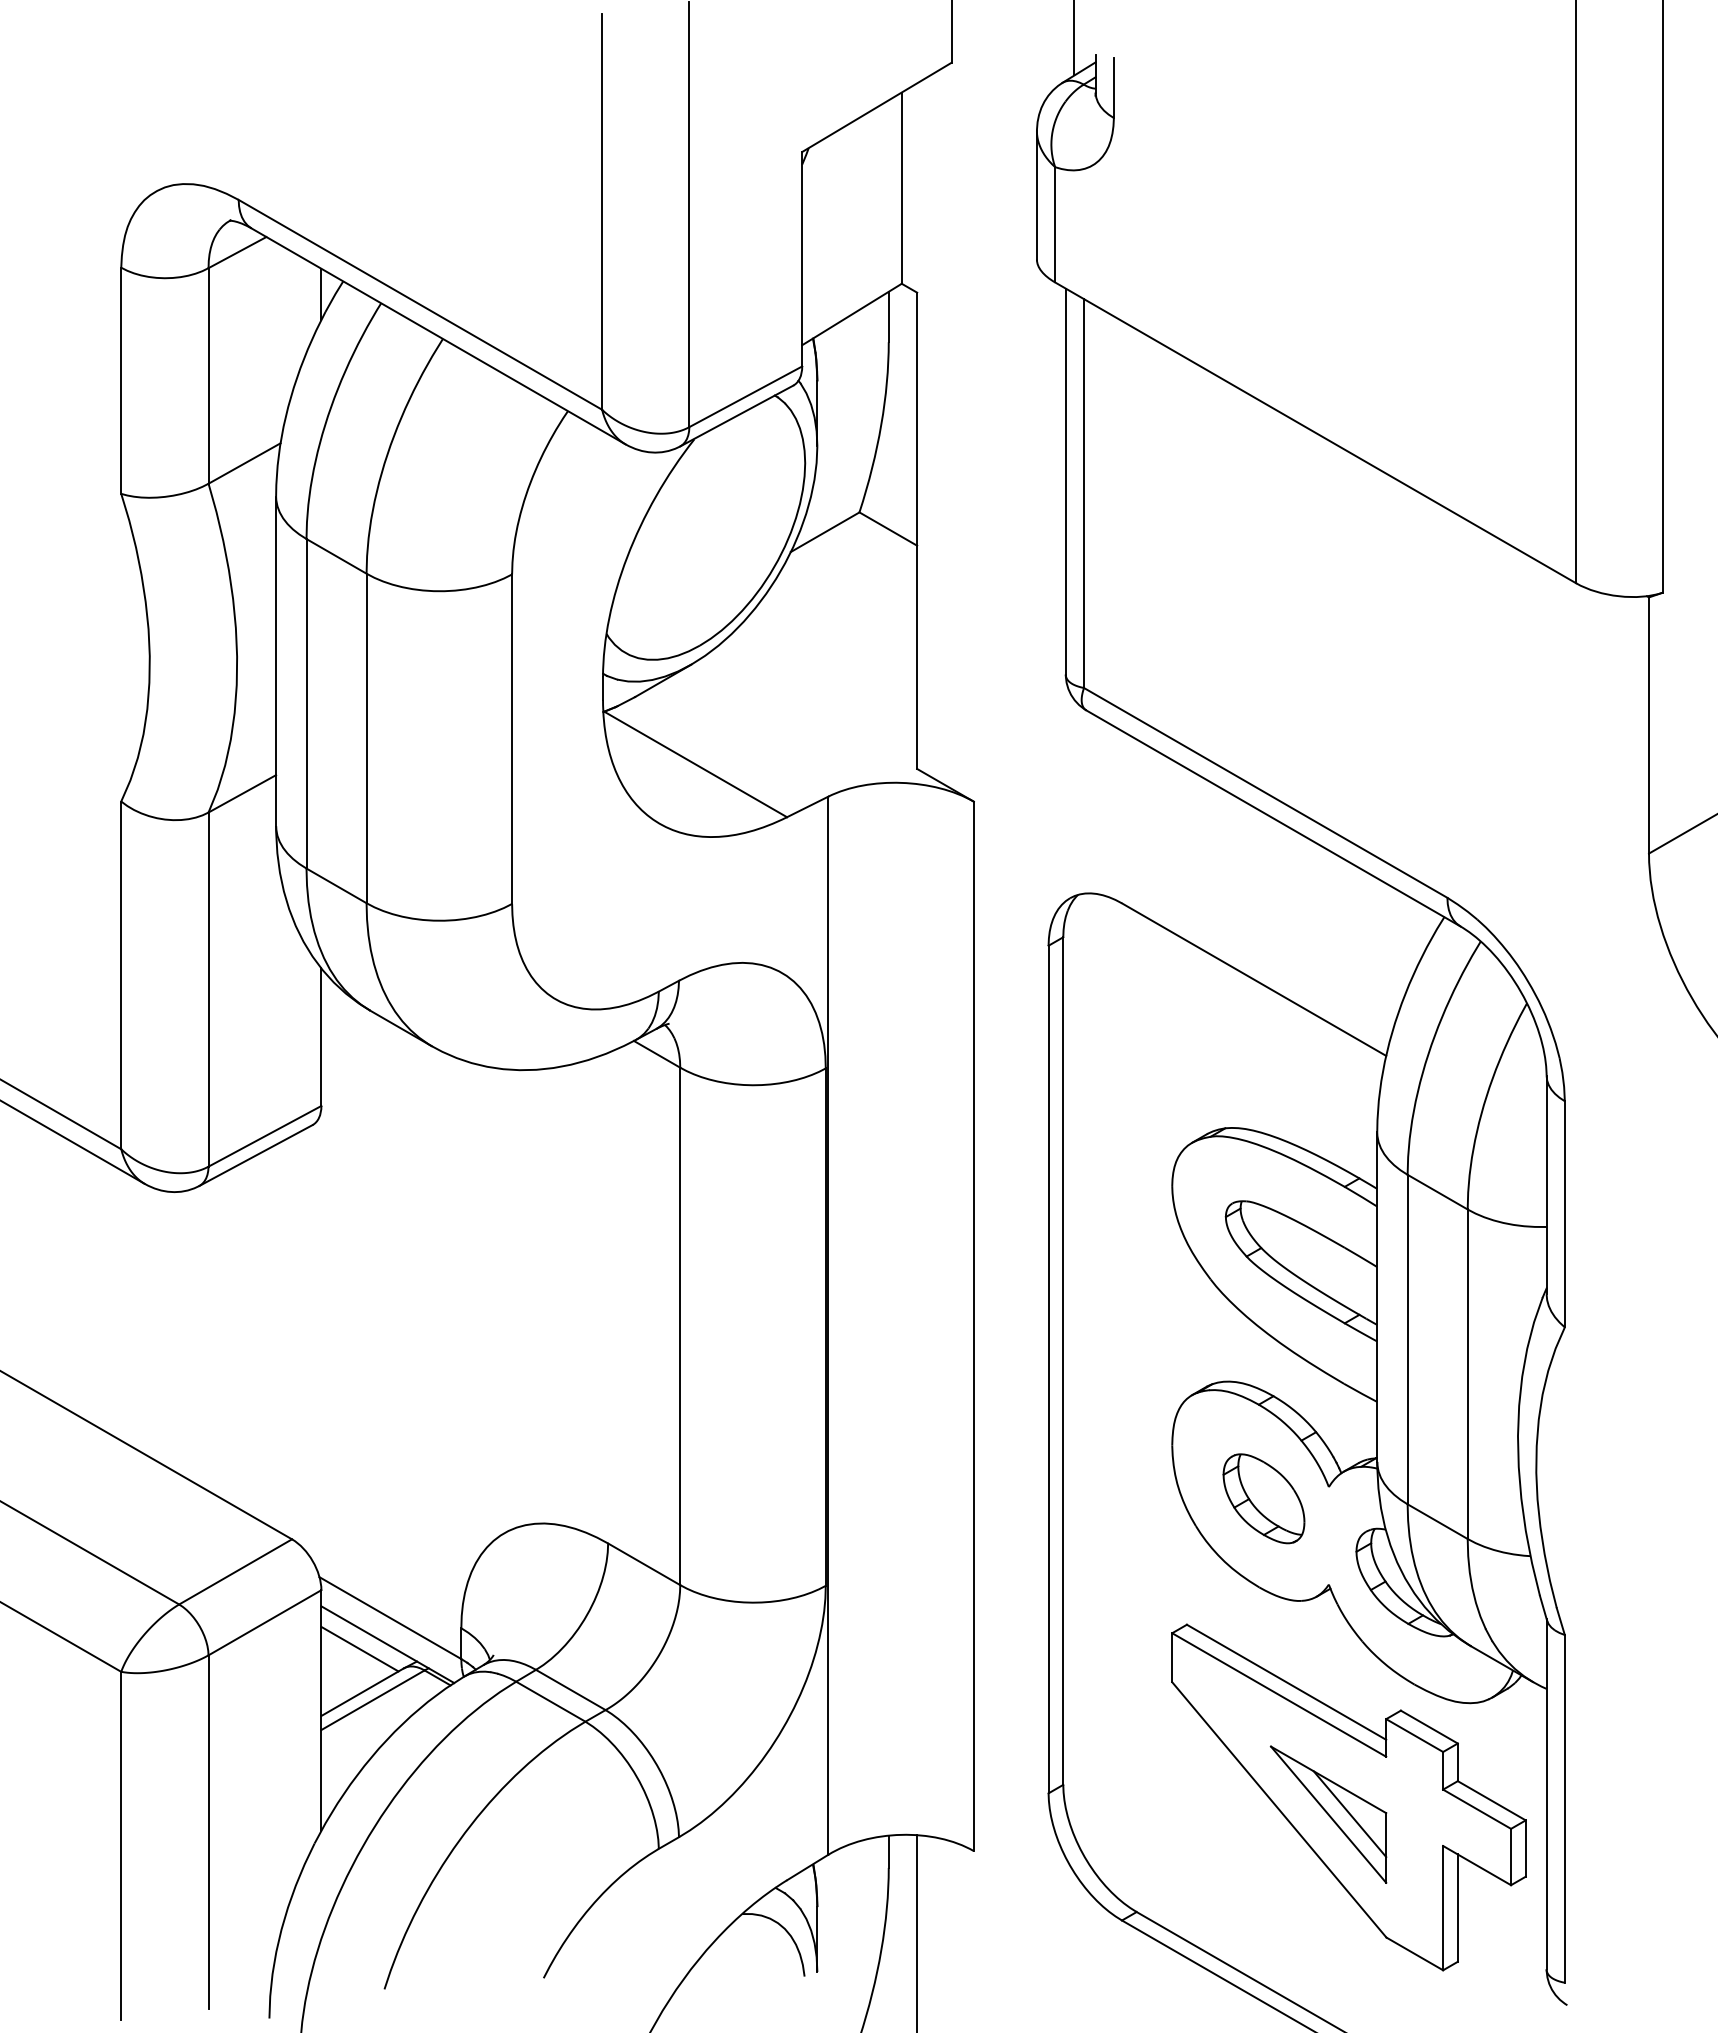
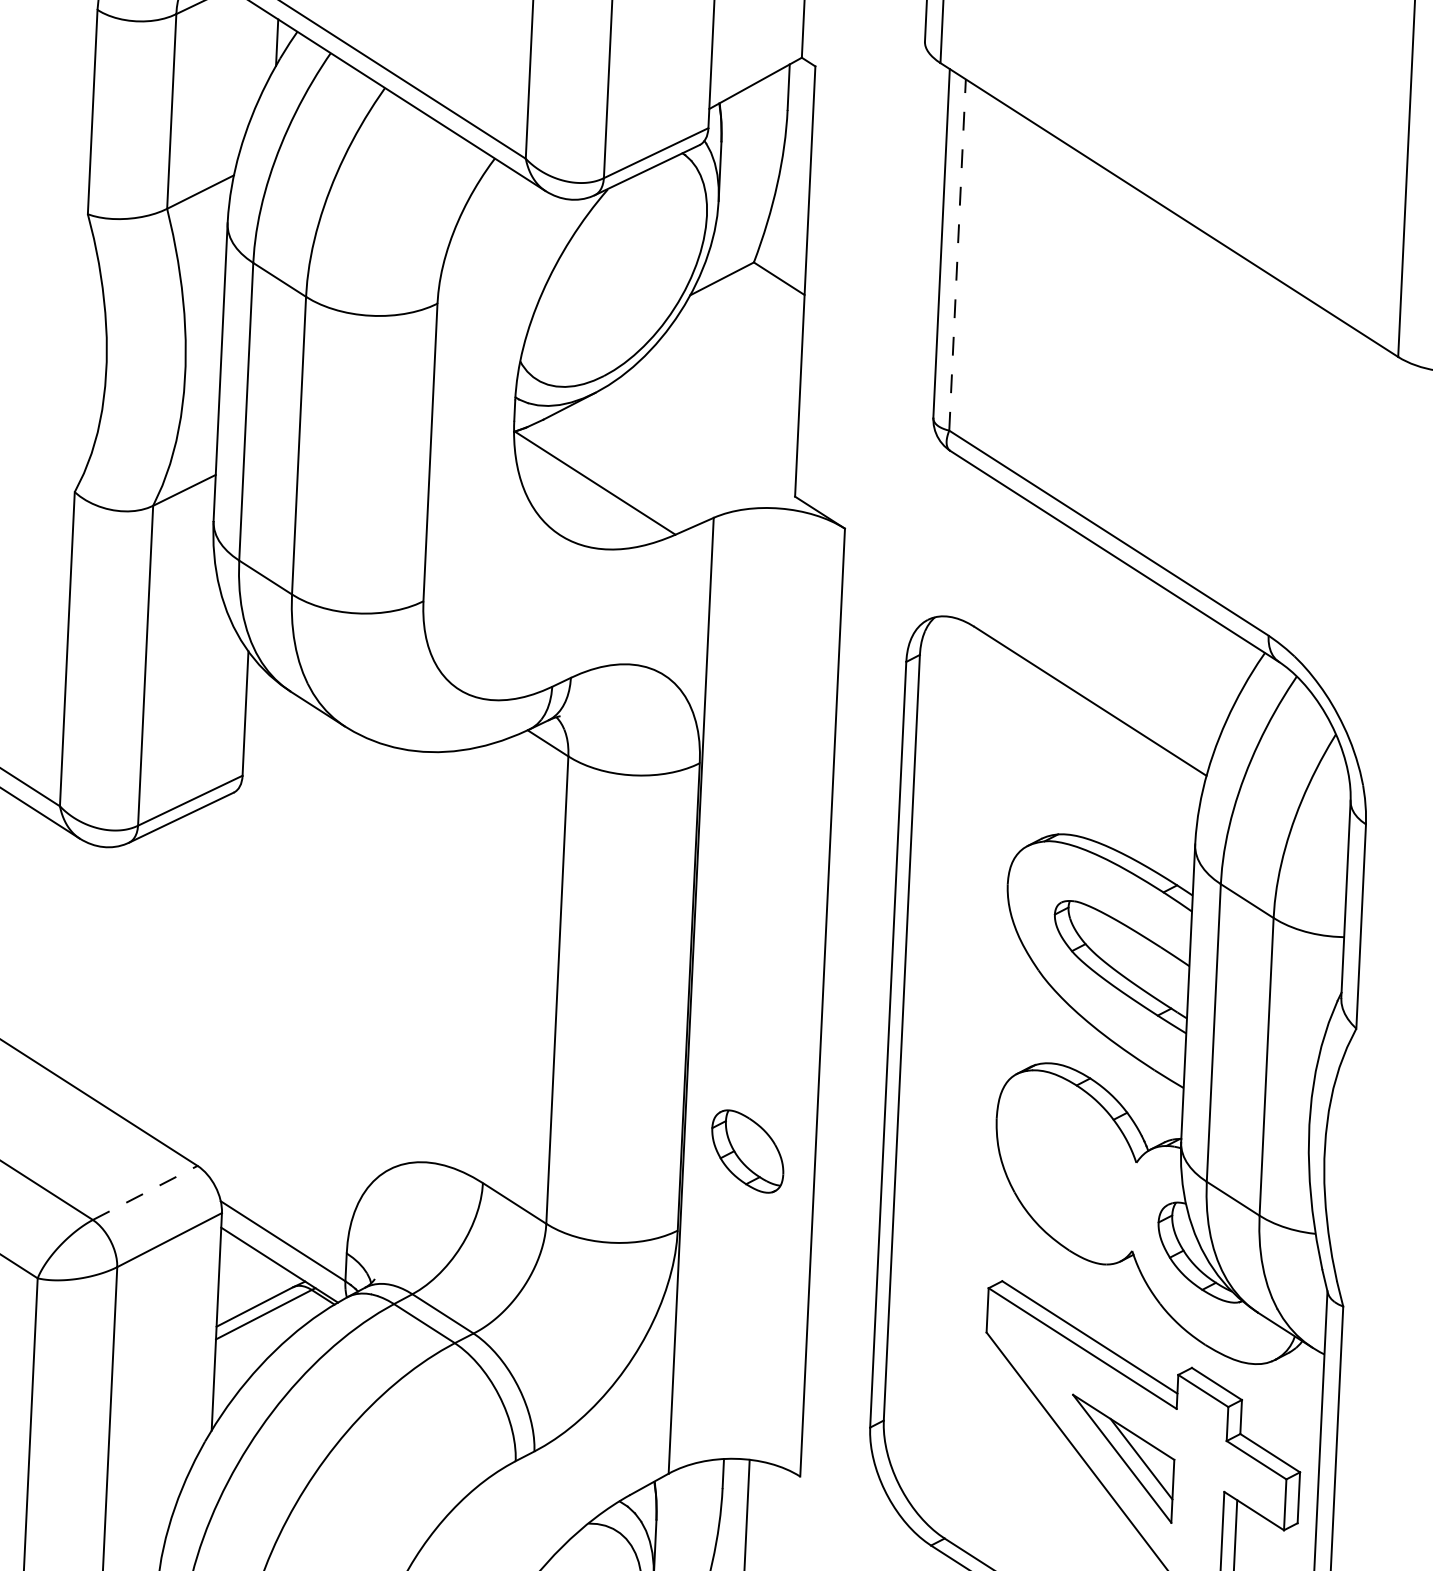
line: (1084, 493) -> (957, 254), solid -> dashed
part: (1263, 1498) -> (747, 1151), moved
line: (236, 1571) -> (146, 1192), solid -> dashed
line: (359, 1648) -> (253, 1267), removed

